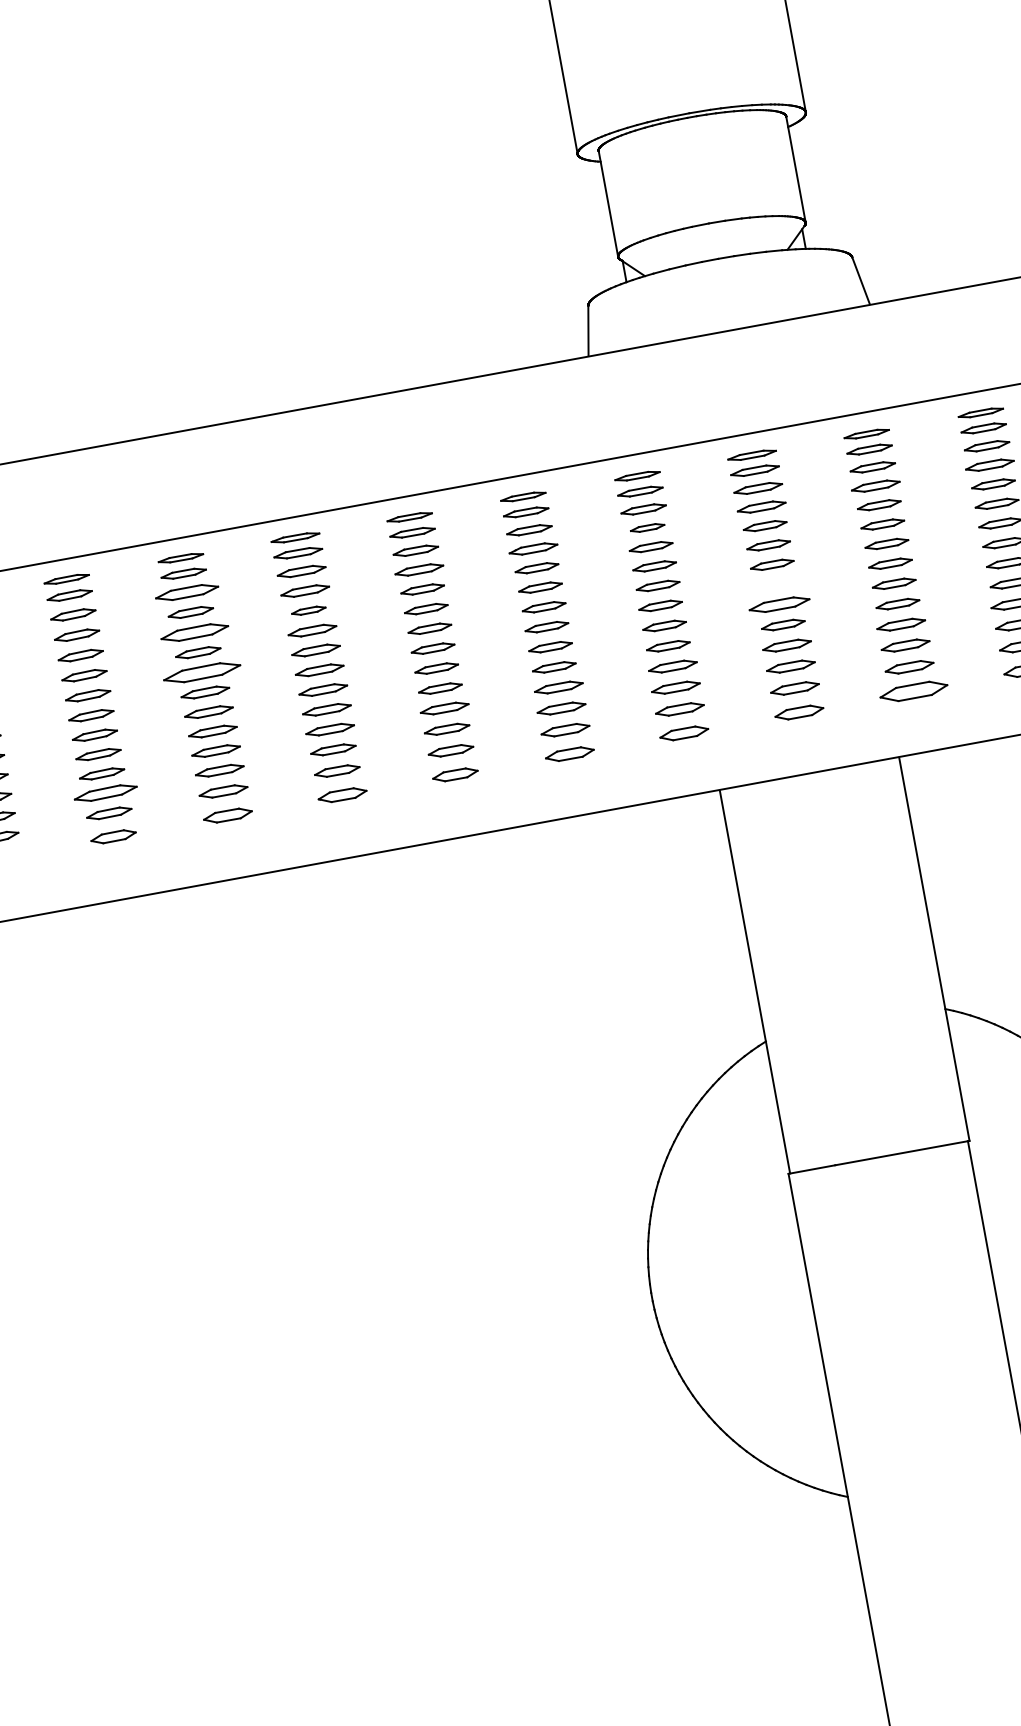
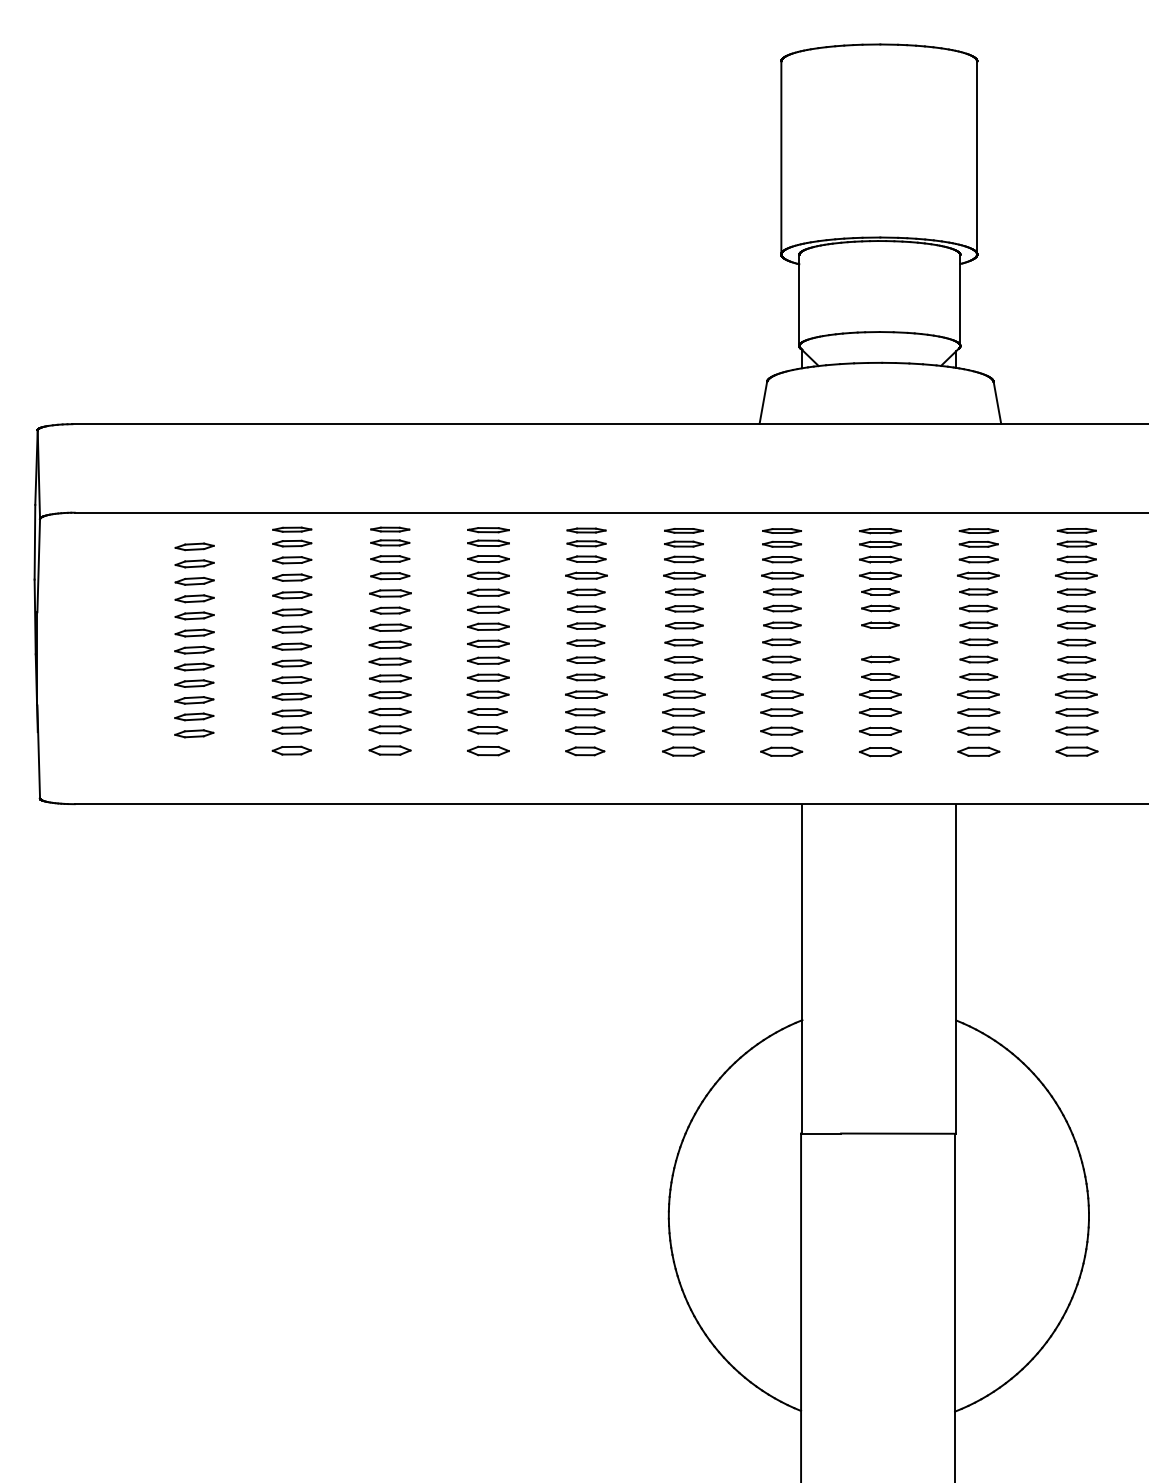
part: (647, 527) -> (782, 575), size x1.43
part: (187, 591) -> (390, 558), size x0.71
part: (779, 604) -> (880, 659), size x0.71
part: (308, 610) -> (488, 592), size x1.43
part: (194, 632) -> (390, 593), size x0.71
part: (202, 672) -> (390, 627), size x0.62
part: (913, 690) -> (978, 751), size x0.71
part: (105, 793) -> (291, 713), size x0.71

